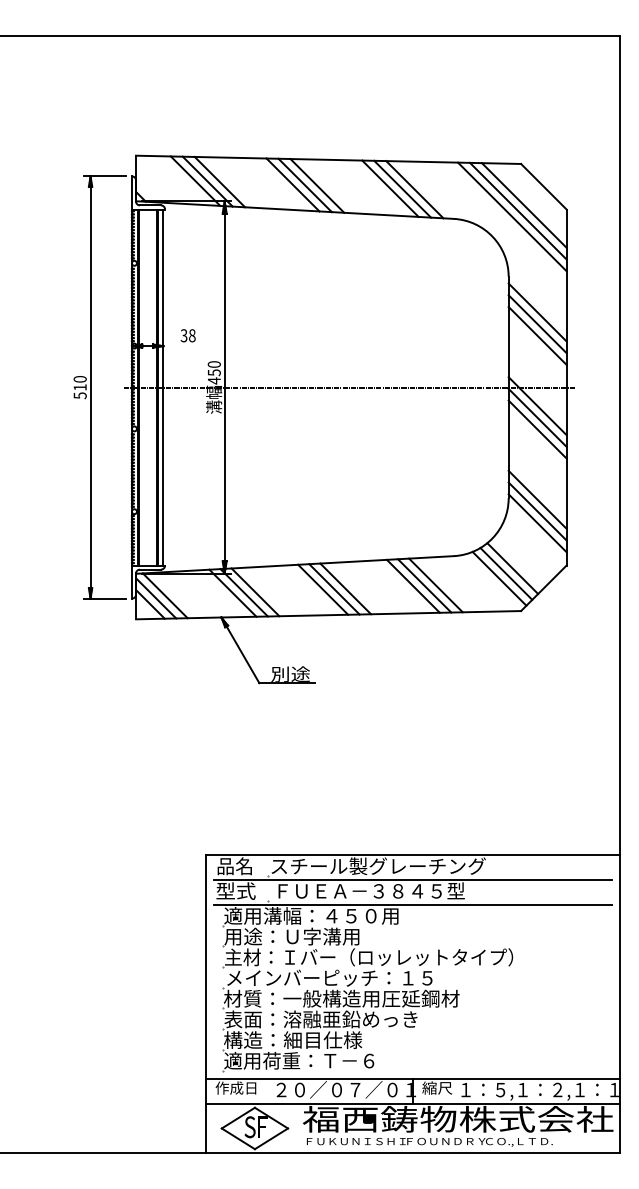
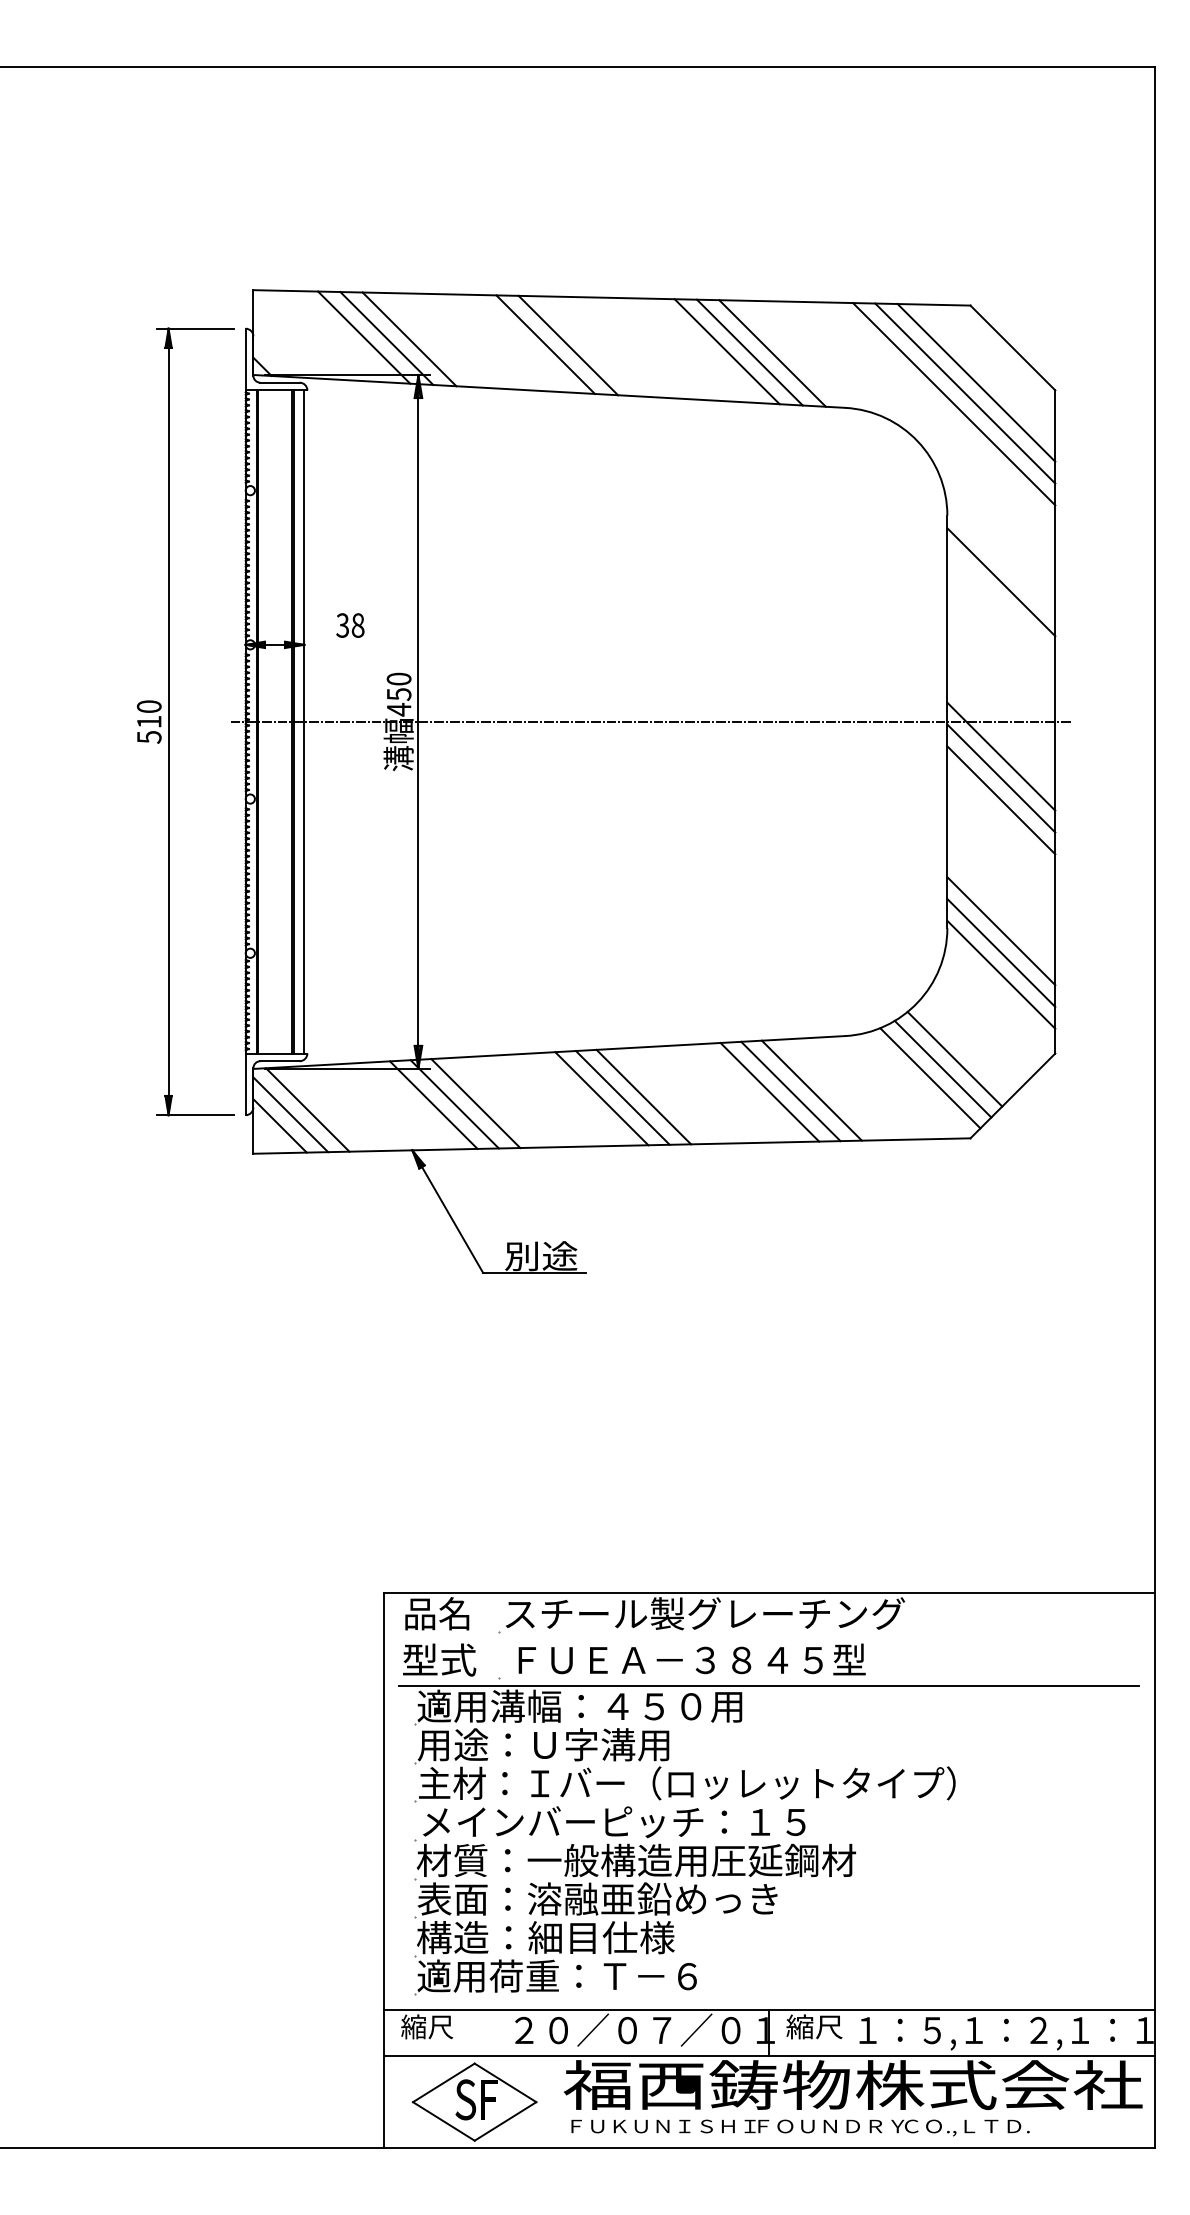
line: (317, 185) -> (591, 345), removed
line: (537, 324) -> (1001, 604), removed
line: (537, 335) -> (1001, 625), removed
line: (412, 880) -> (768, 1640), removed
text: (235, 1087) -> (438, 2025), 作成日 -> 縮尺

